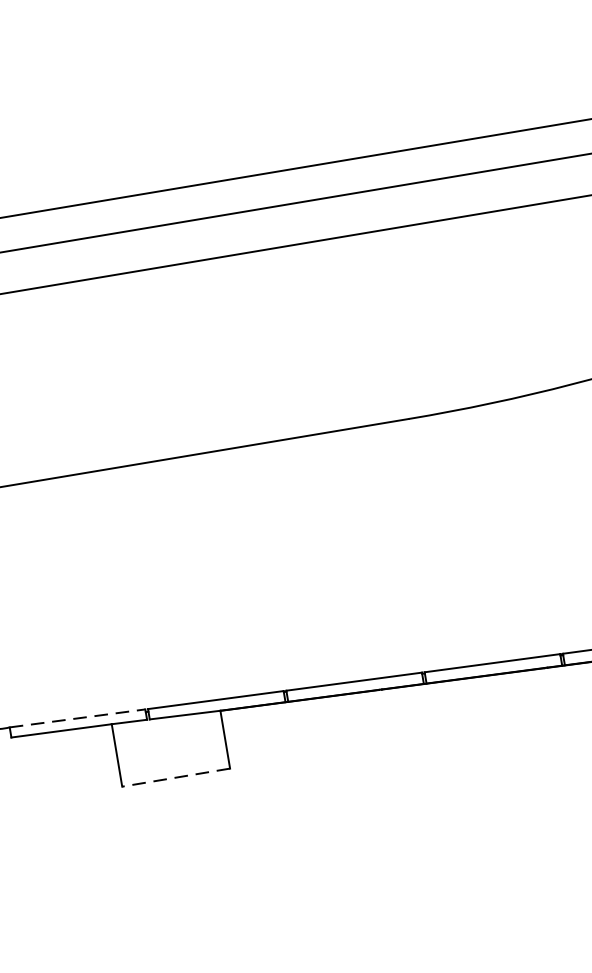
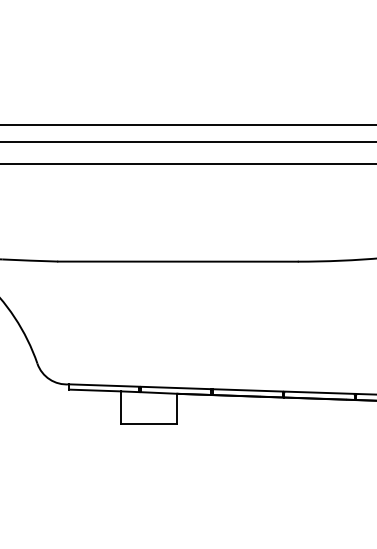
line: (77, 718) -> (104, 385), dashed -> solid
line: (174, 776) -> (148, 423), dashed -> solid

